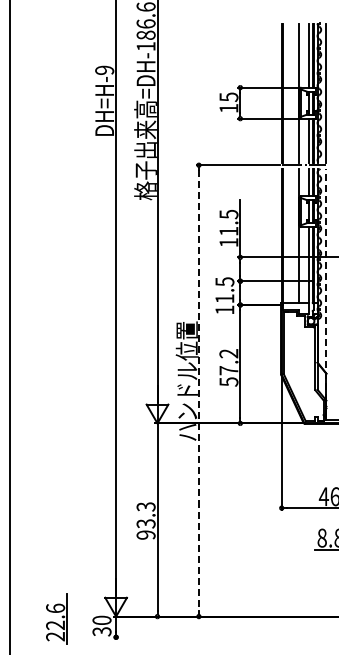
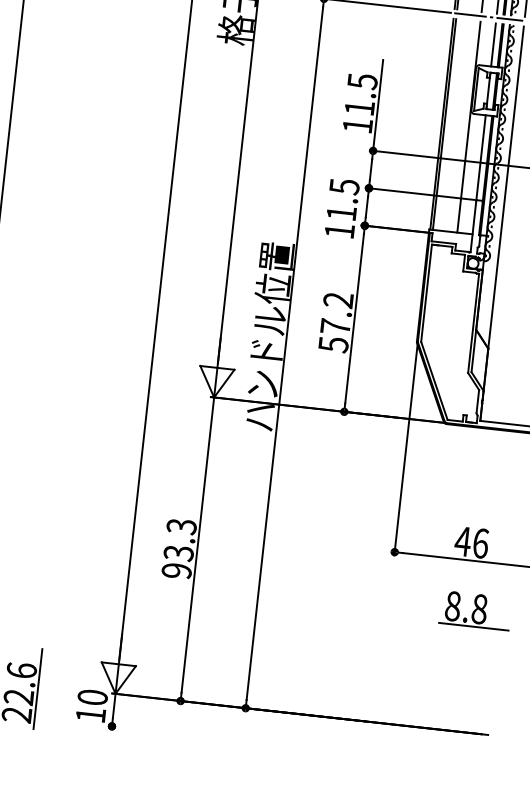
line: (326, 284) -> (503, 208), dashed -> solid
line: (198, 391) -> (284, 354), dashed -> solid
text: (101, 631) -> (90, 714), 30 -> 10

